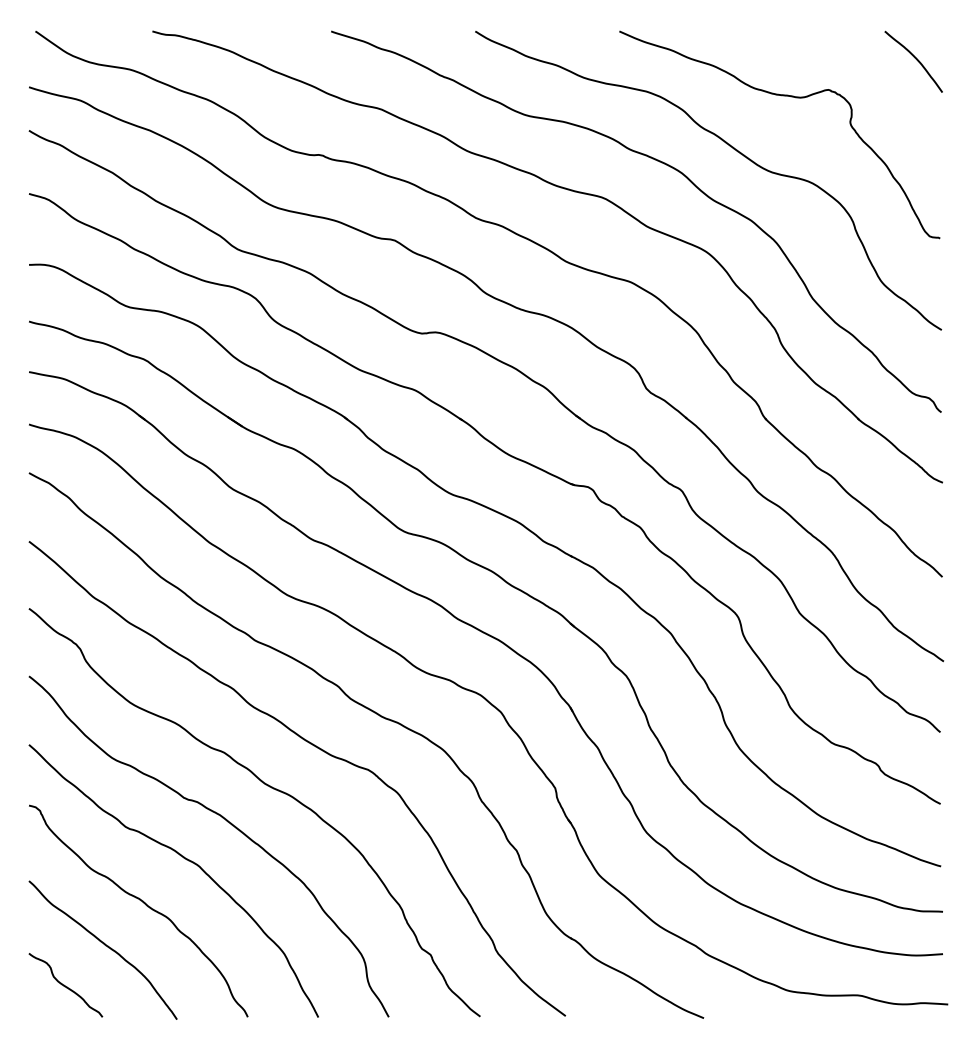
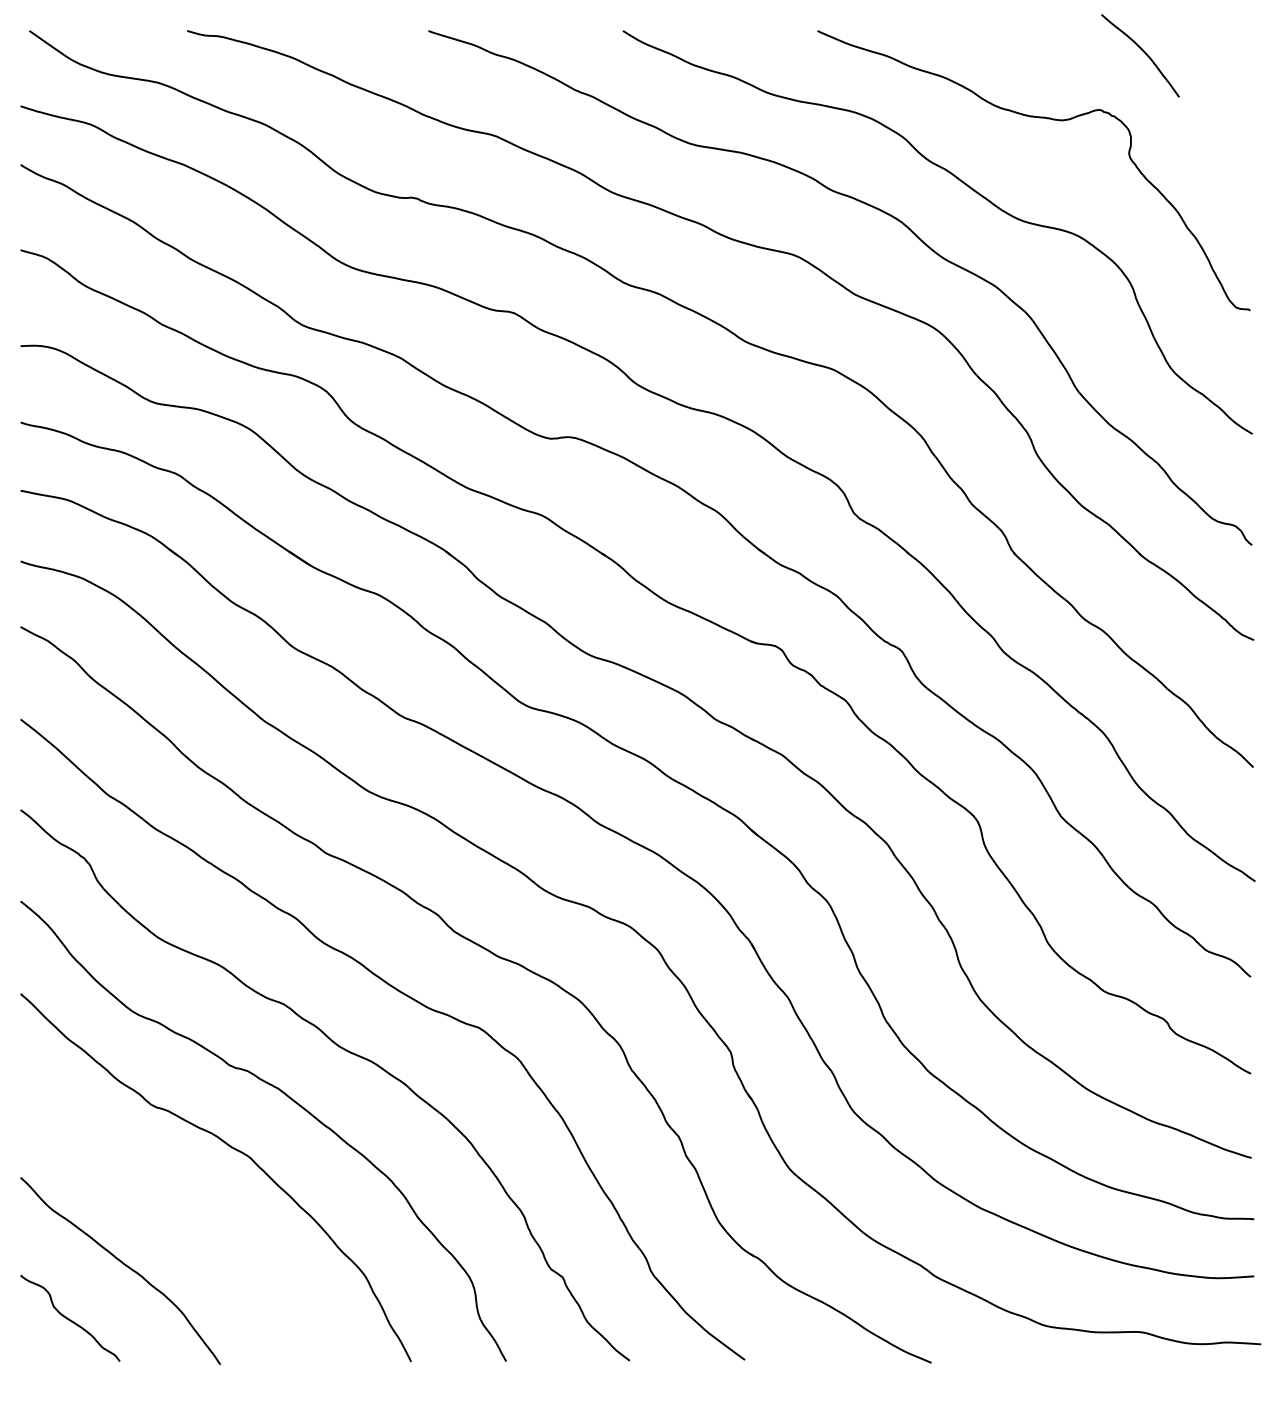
curve: (915, 59) -> (1142, 52), moved
curve: (144, 904) -> (176, 1209), removed

